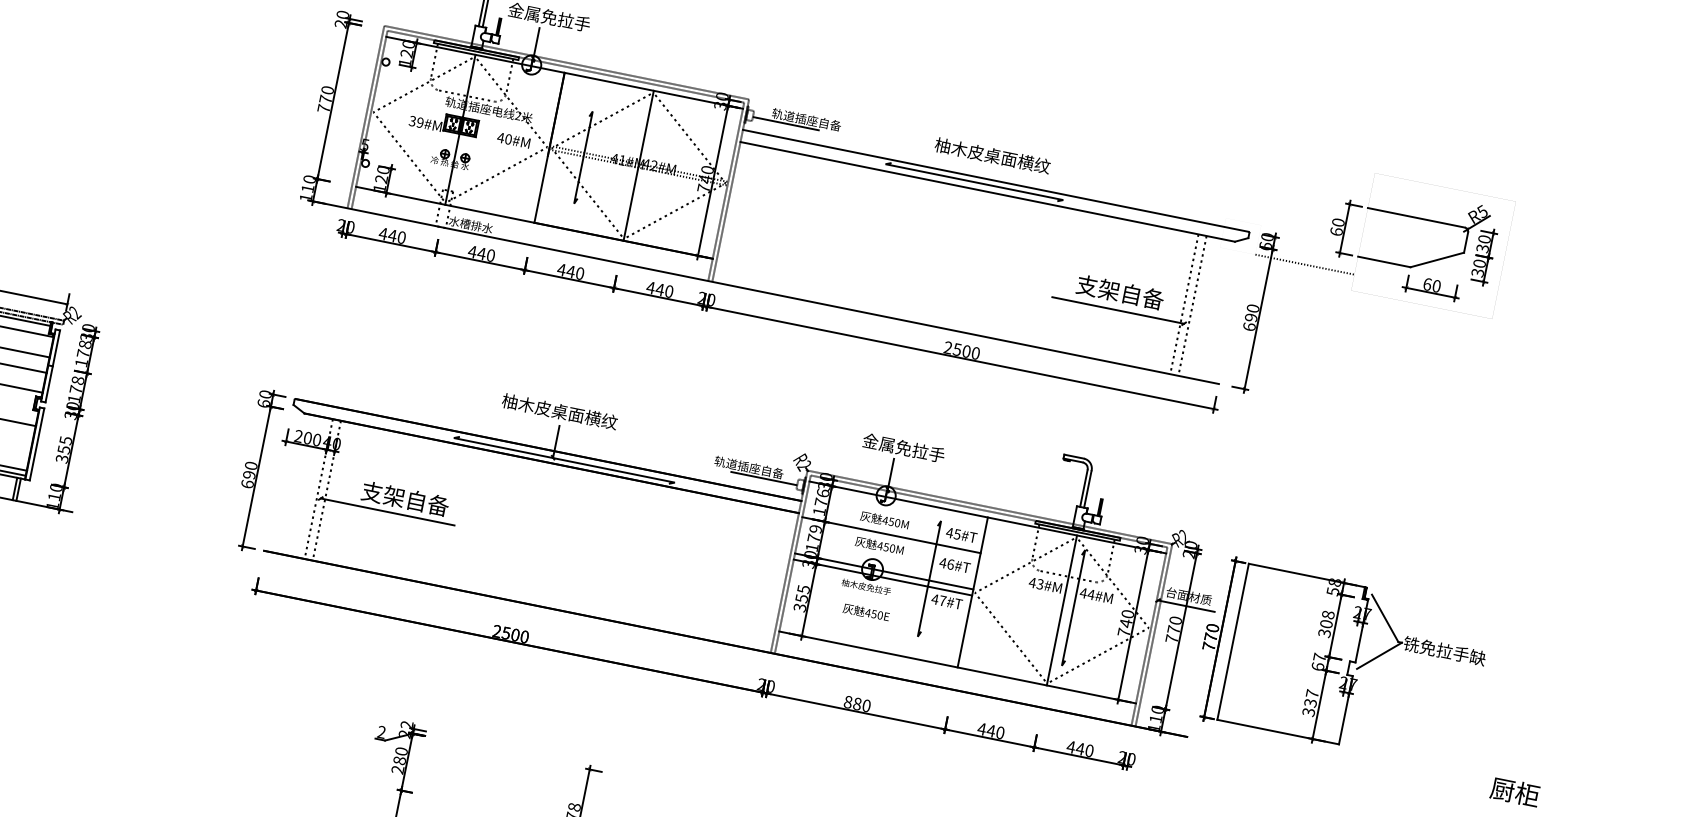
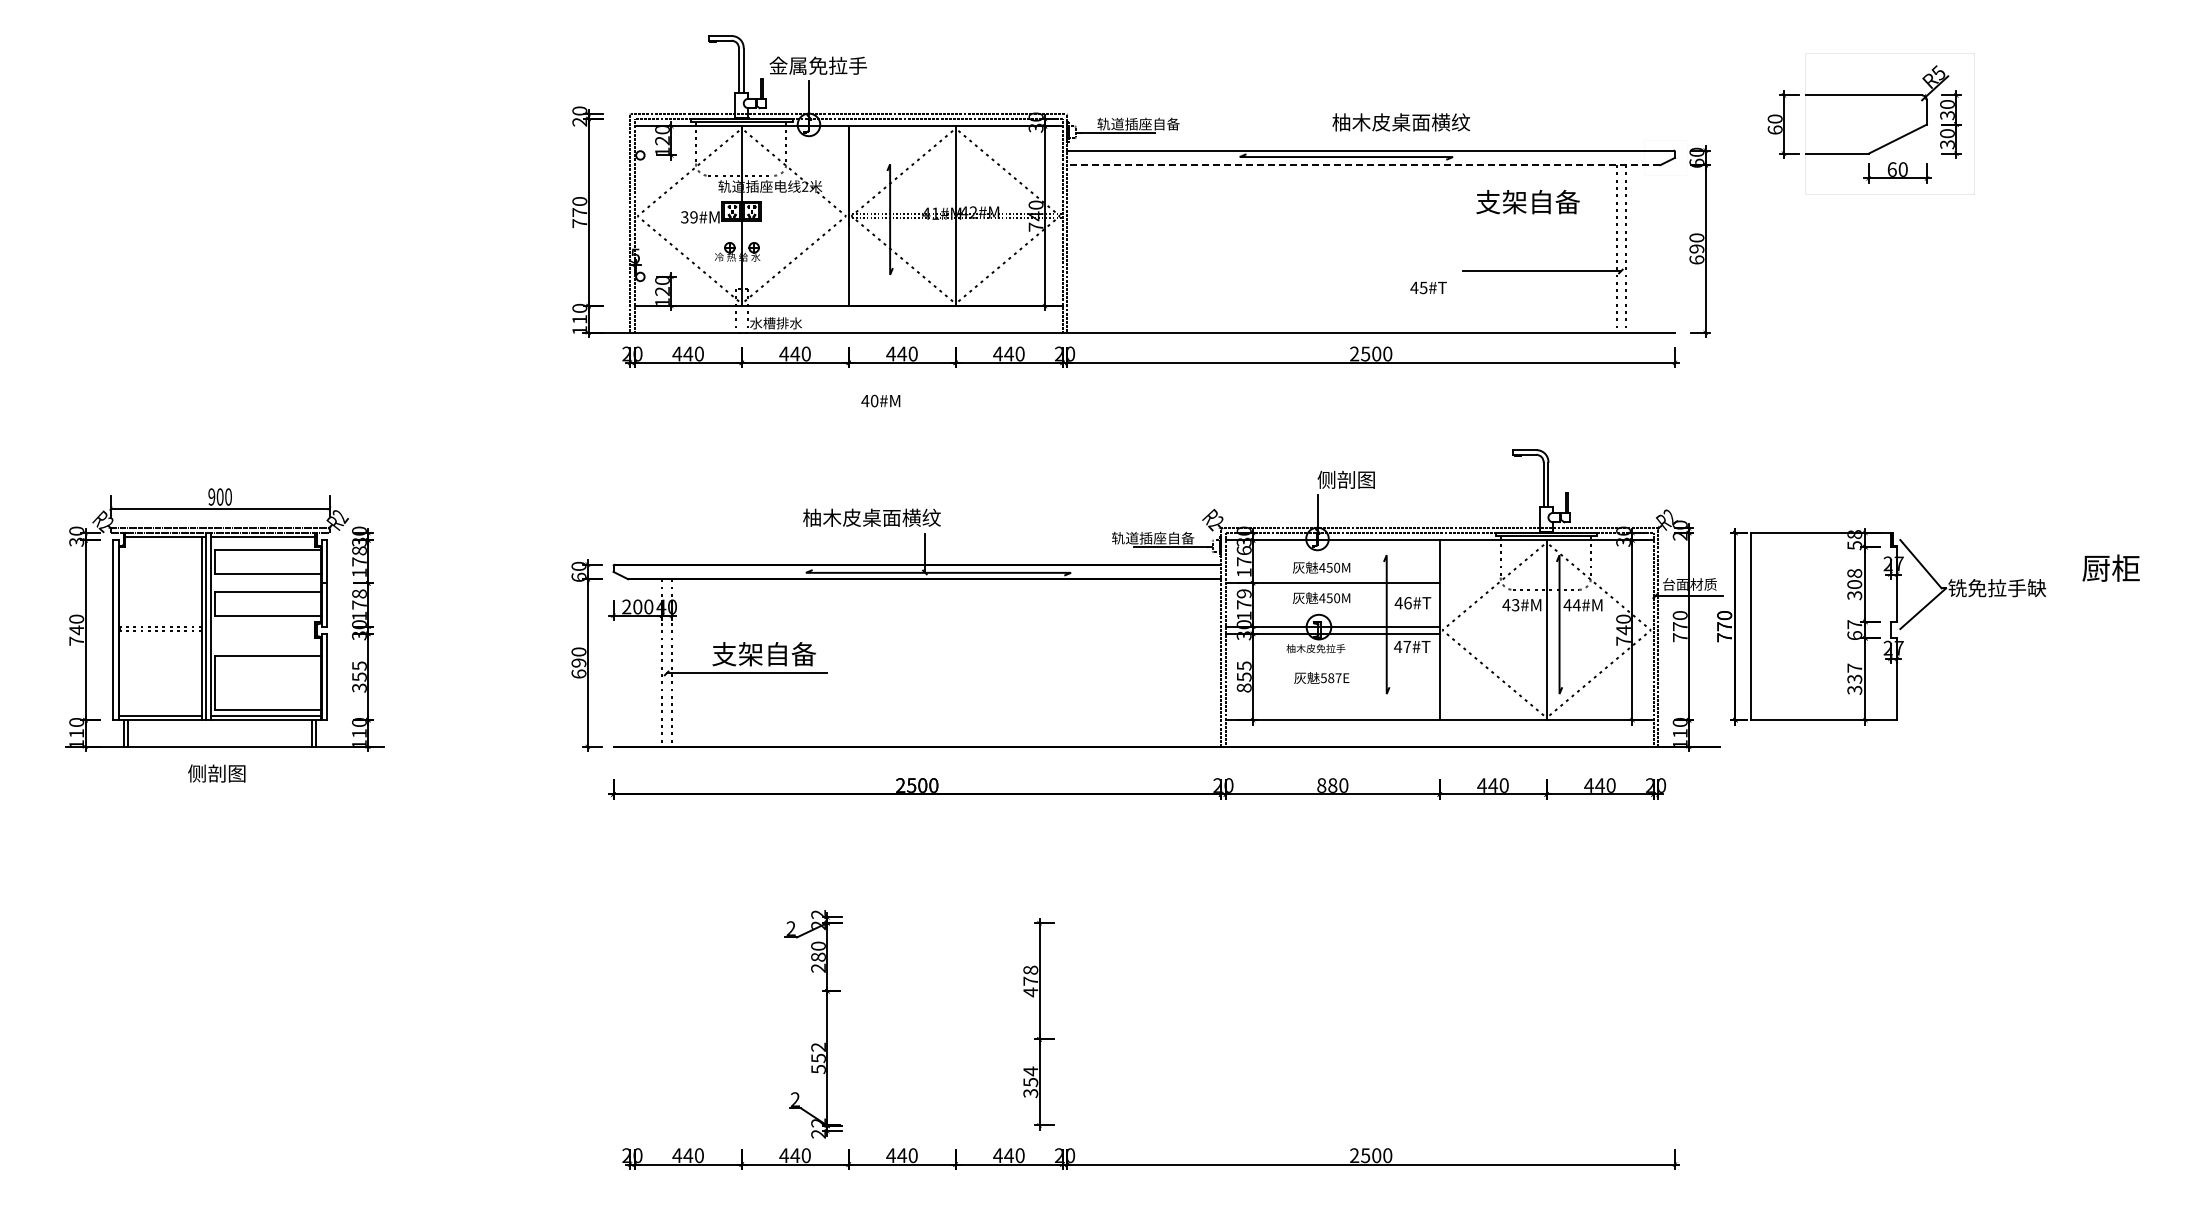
text: (513, 139) -> (880, 400), moved
text: (992, 155) -> (1401, 122), moved
line: (987, 192) -> (1363, 165), solid -> dashed
line: (1304, 264) -> (1745, 175), removed
text: (1119, 292) -> (1527, 202), moved
text: (559, 411) -> (871, 517), moved
text: (903, 447) -> (1326, 479), 金属免拉手 -> 侧剖图
text: (961, 534) -> (1428, 287), moved
text: (799, 607) -> (1243, 687), 355 -> 855
text: (873, 614) -> (1330, 678), 450E -> 587E
text: (1514, 791) -> (2110, 567), moved

